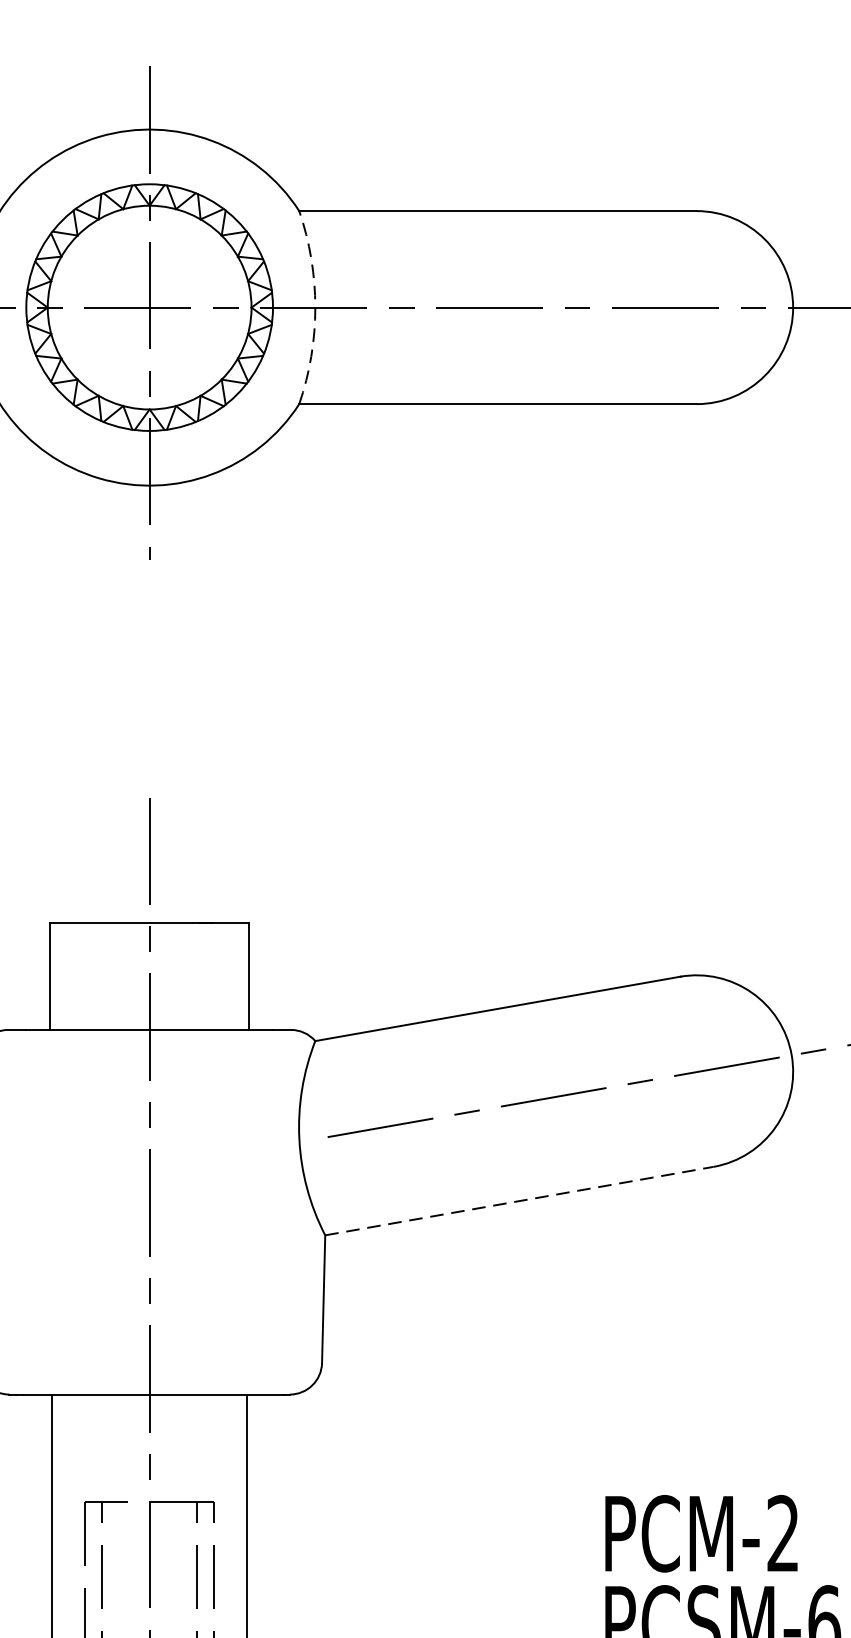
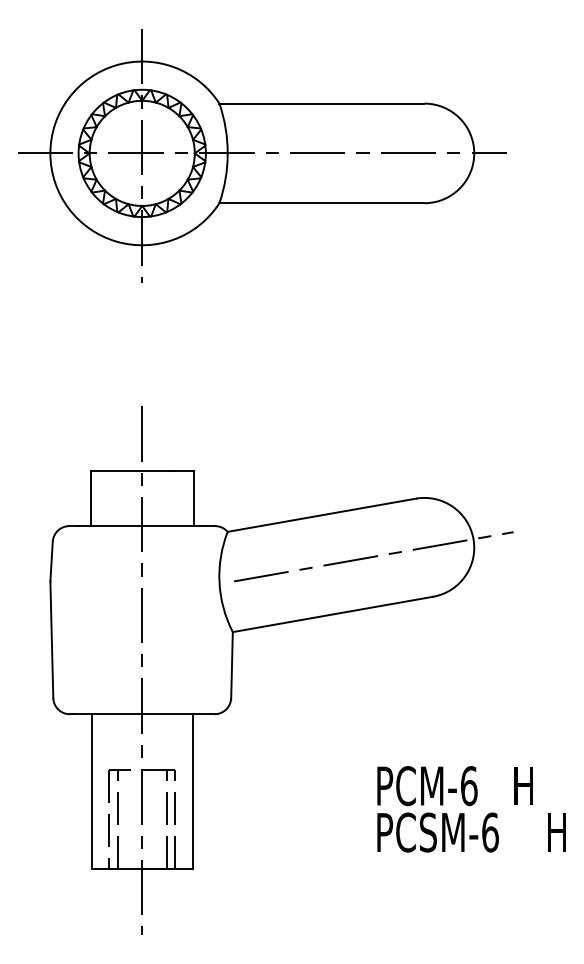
arc: (314, 307) -> (227, 153), dashed -> solid
line: (518, 1201) -> (332, 614), dashed -> solid
text: (783, 1534) -> (469, 786), PCM-2 -> PCM-6

